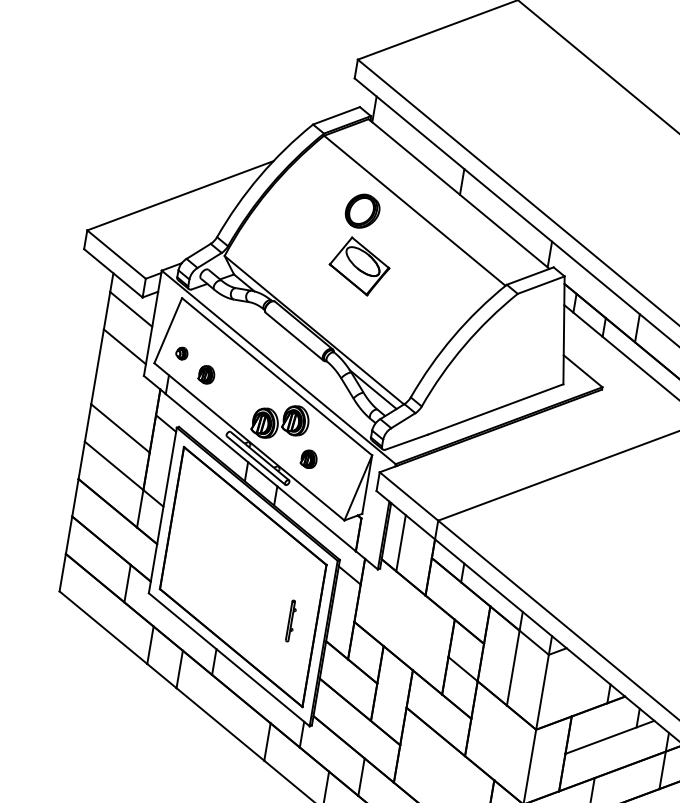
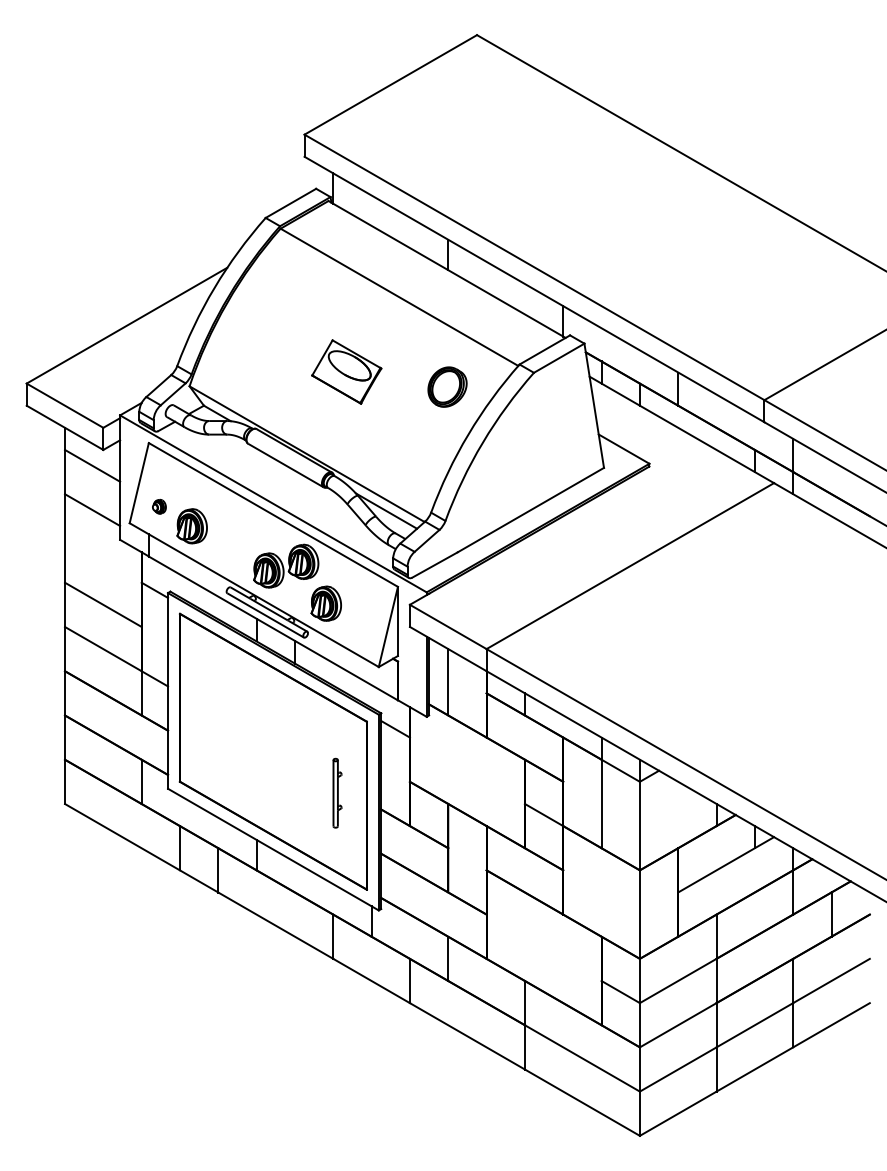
part: (362, 210) -> (447, 386), moved
part: (206, 374) -> (191, 526), size x1.67
part: (308, 459) -> (325, 603), size x1.67
part: (291, 620) -> (337, 792), size x1.43

